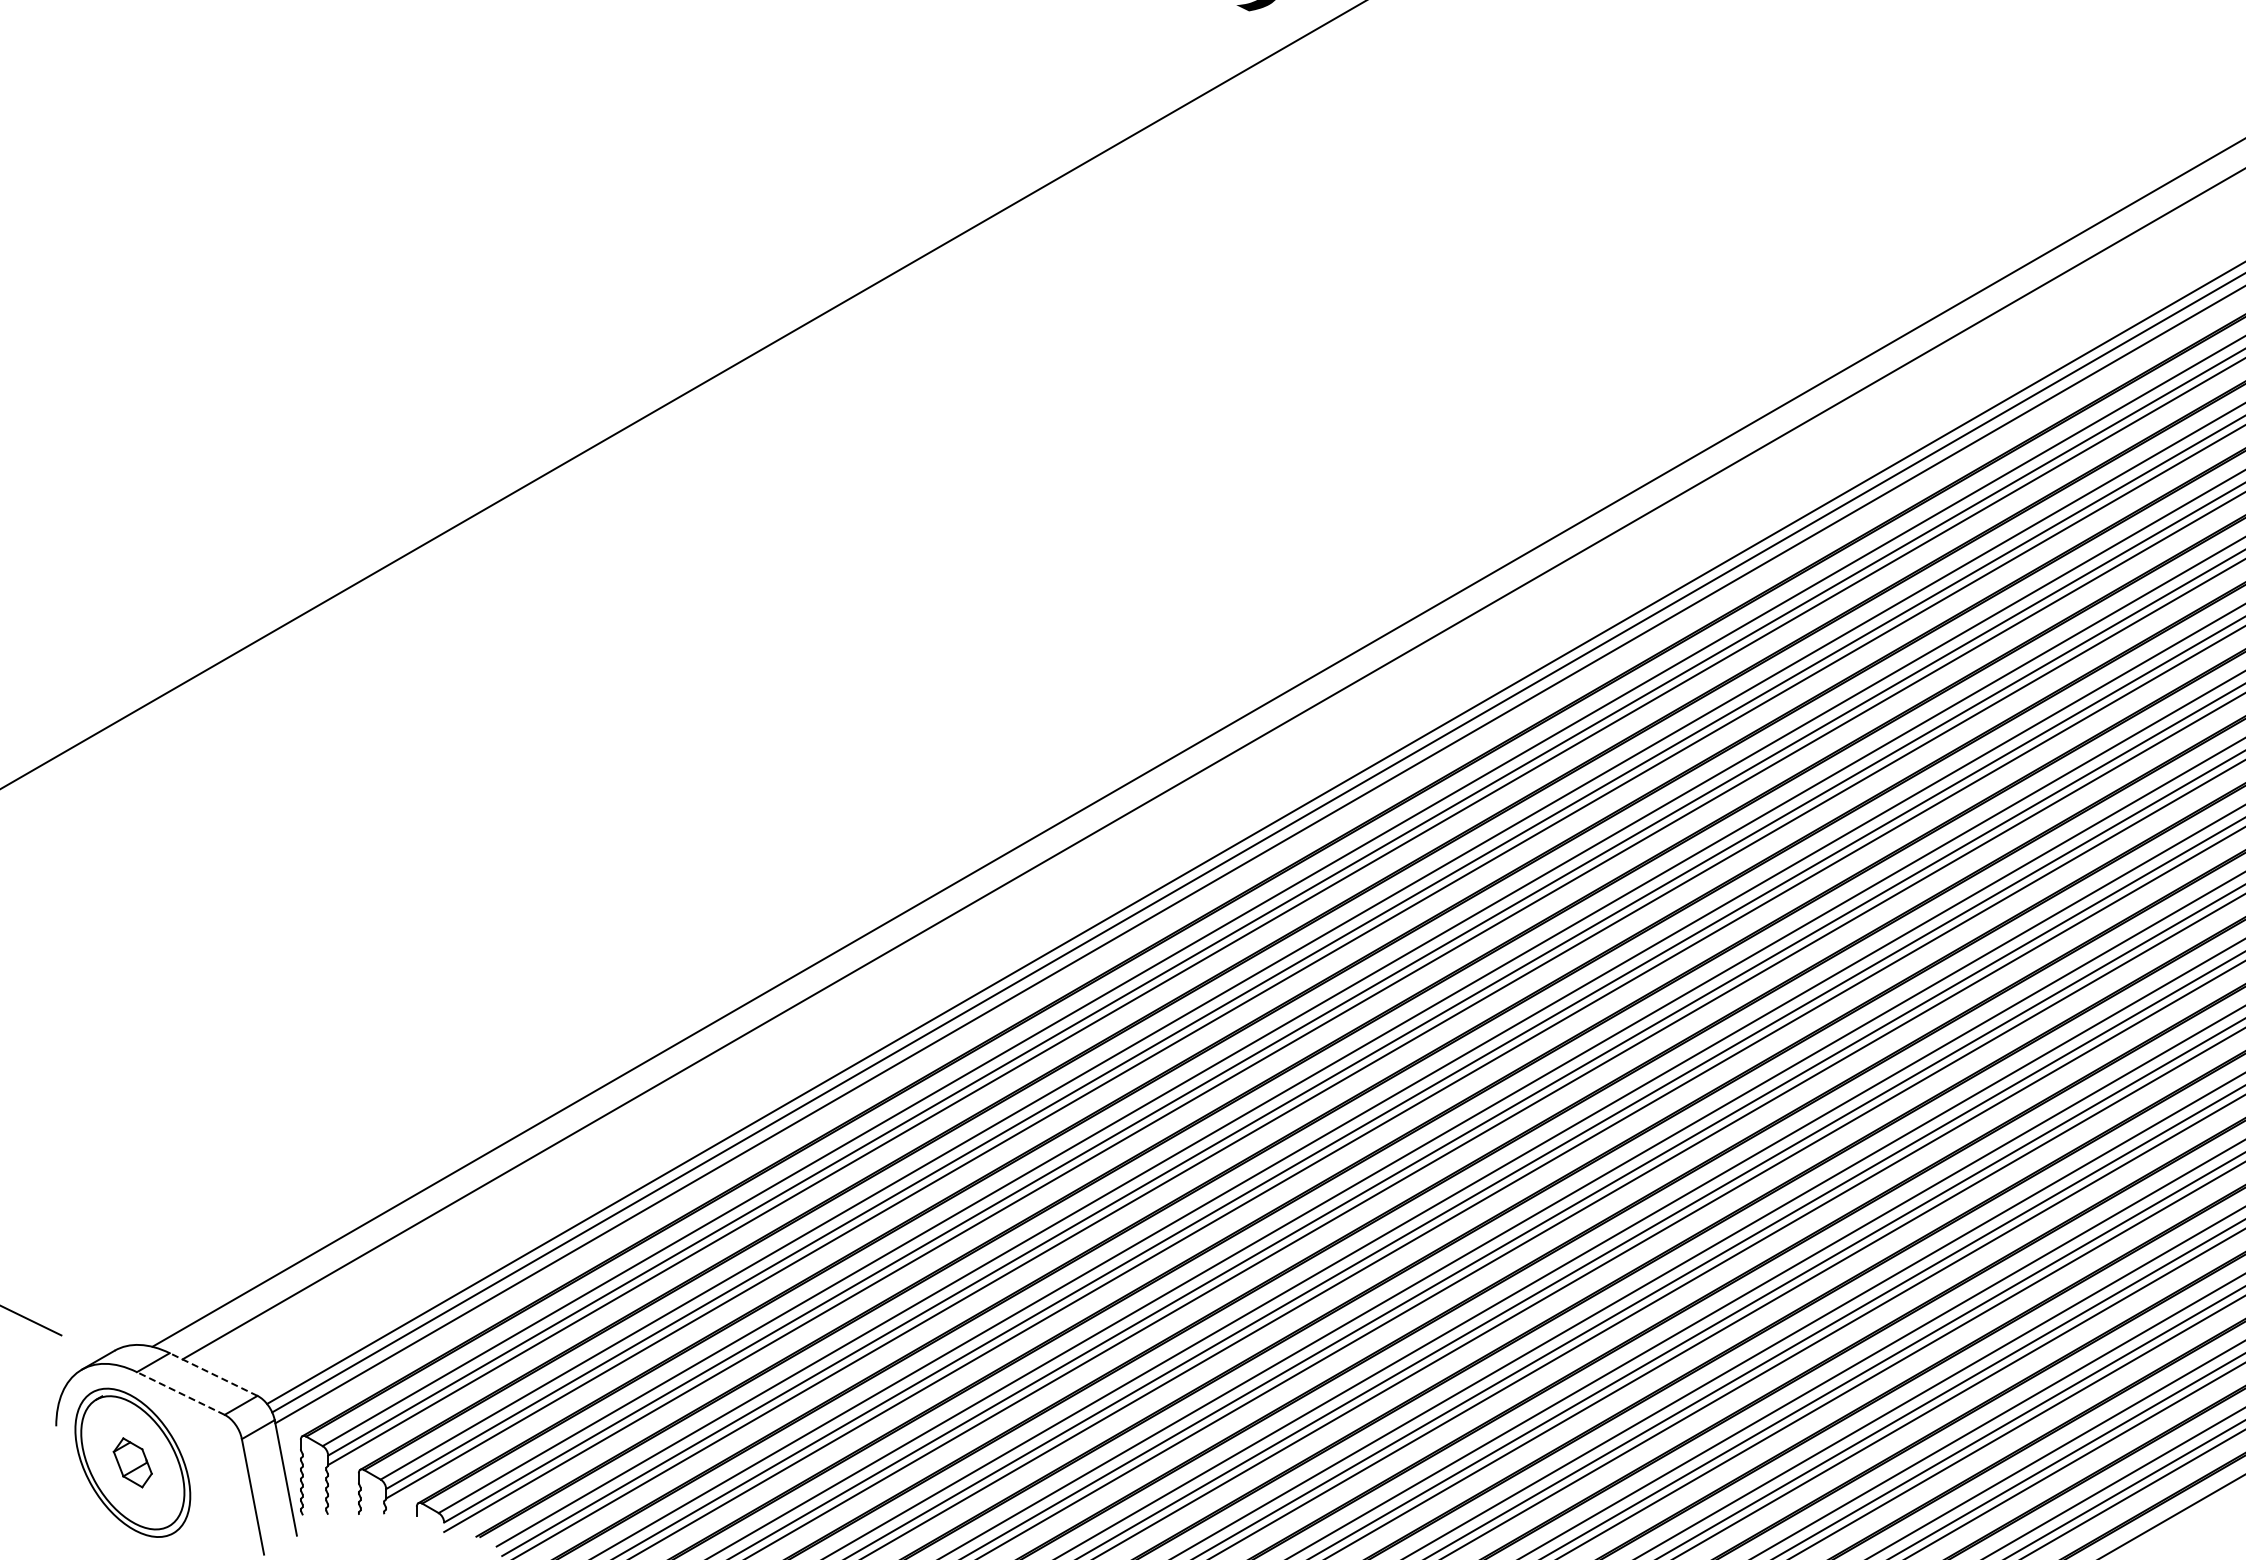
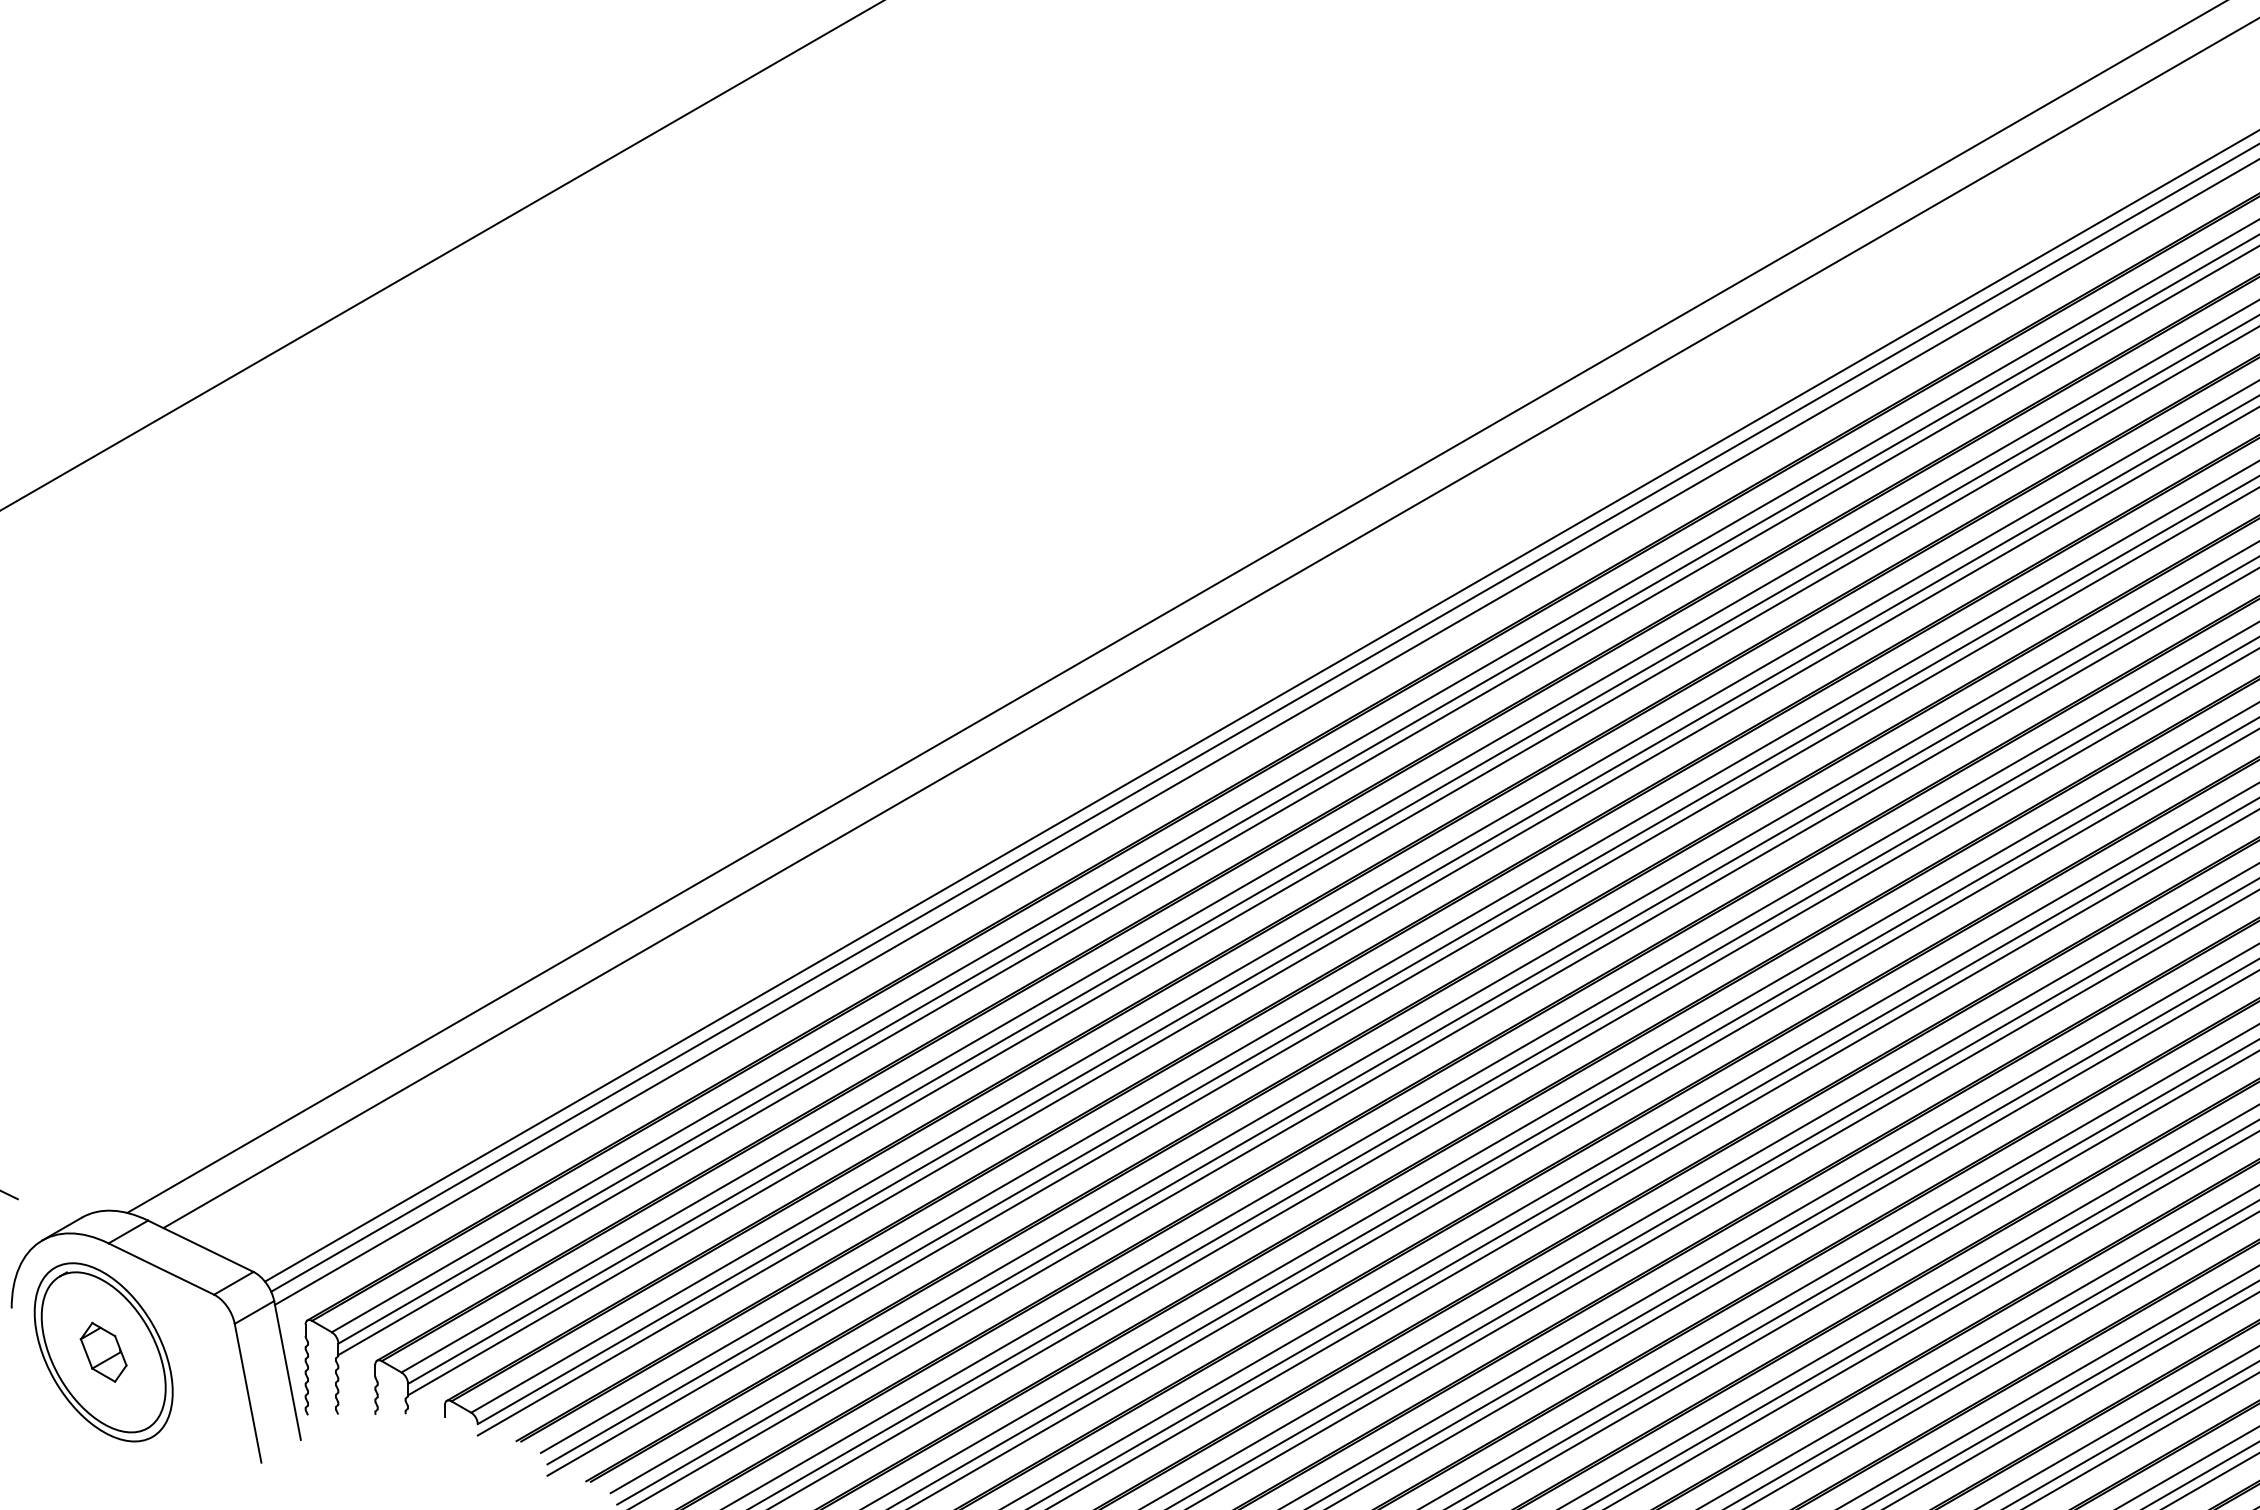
line: (213, 1374) -> (200, 1246), dashed -> solid
line: (180, 1393) -> (160, 1269), dashed -> solid

